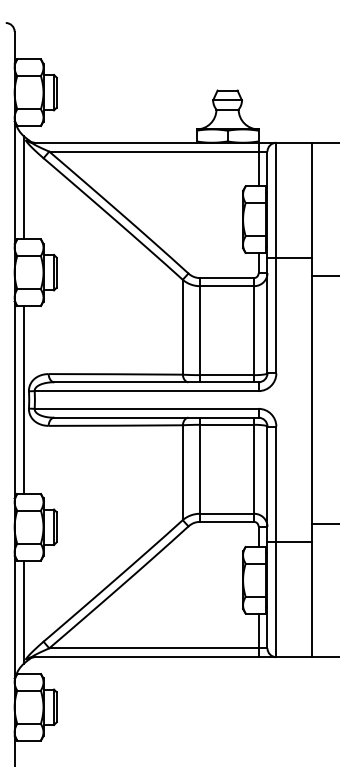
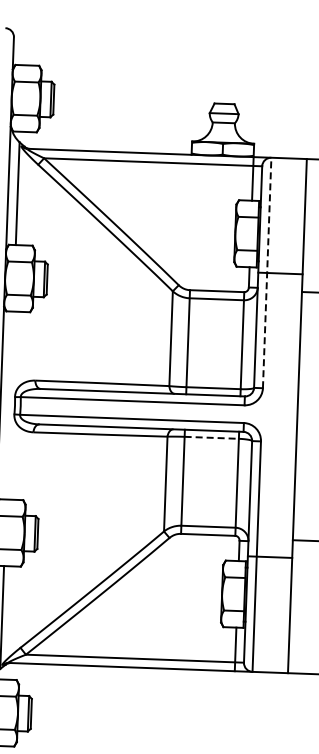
line: (276, 257) -> (267, 272), solid -> dashed
line: (24, 399) -> (10, 405), removed
line: (227, 424) -> (212, 437), solid -> dashed

